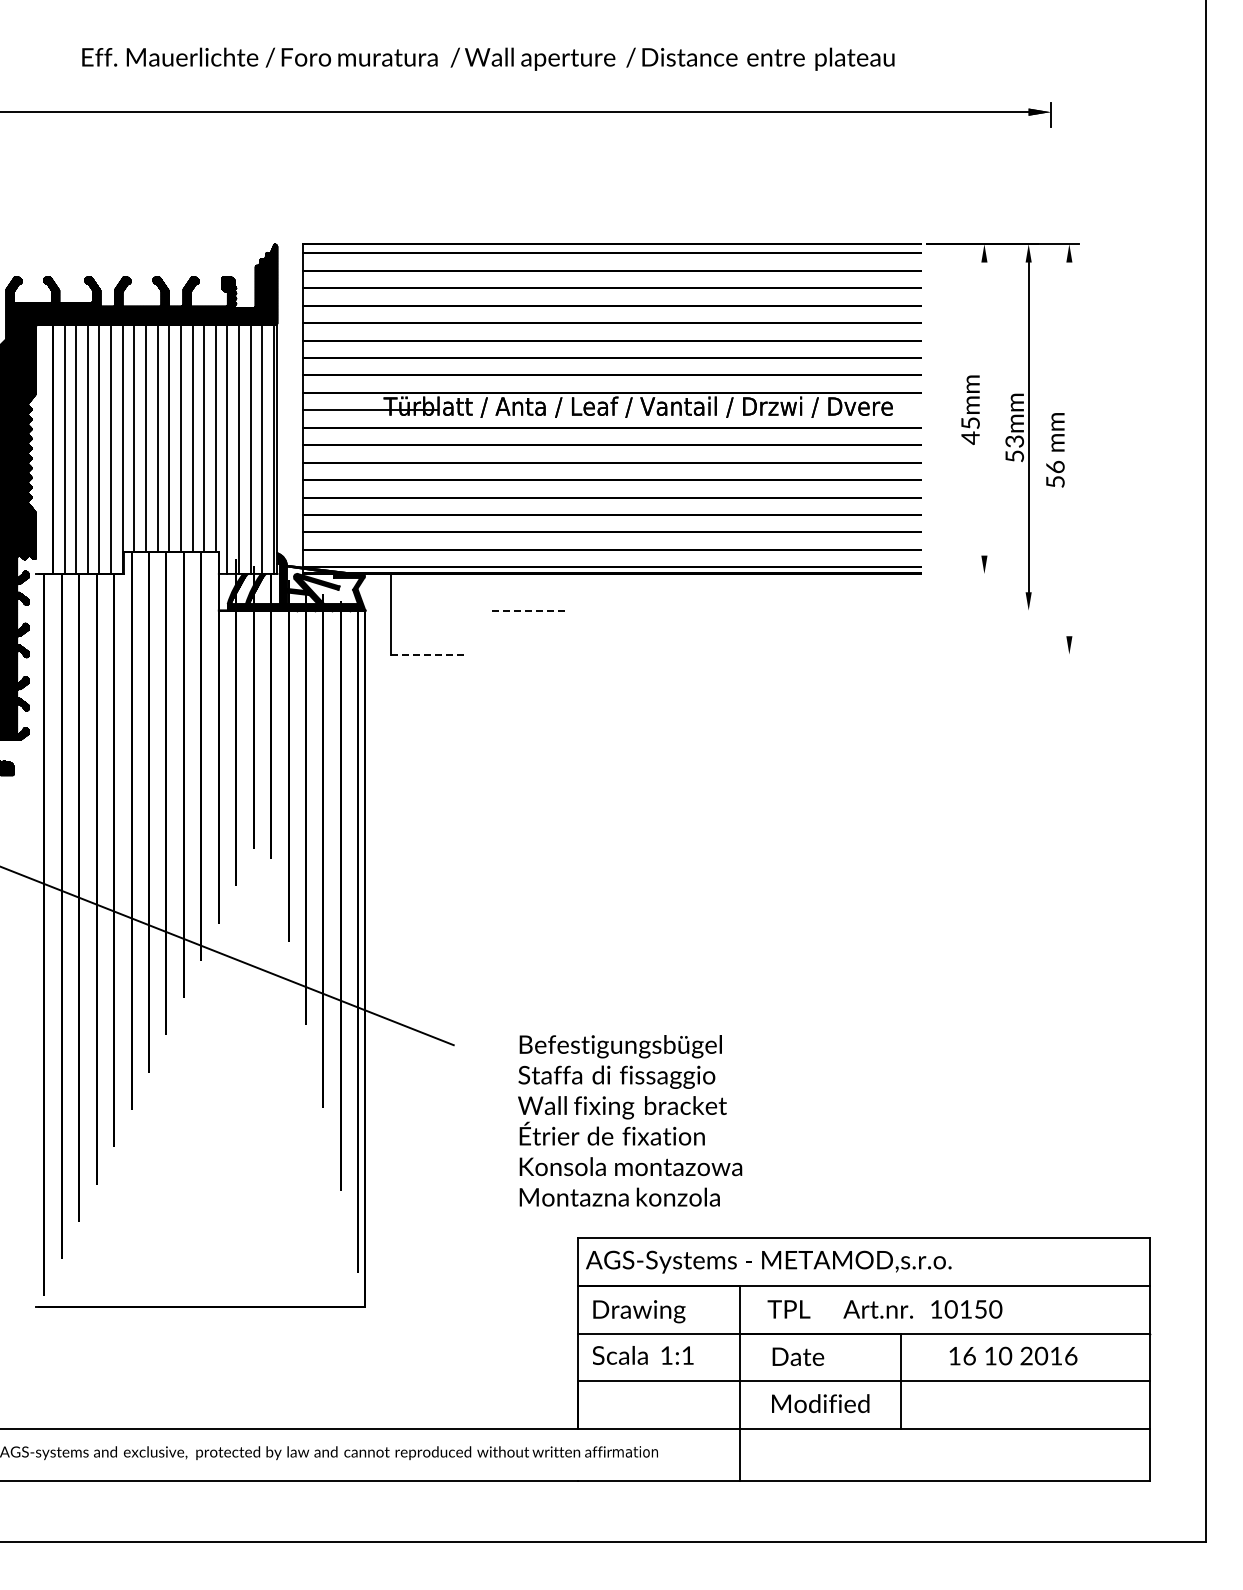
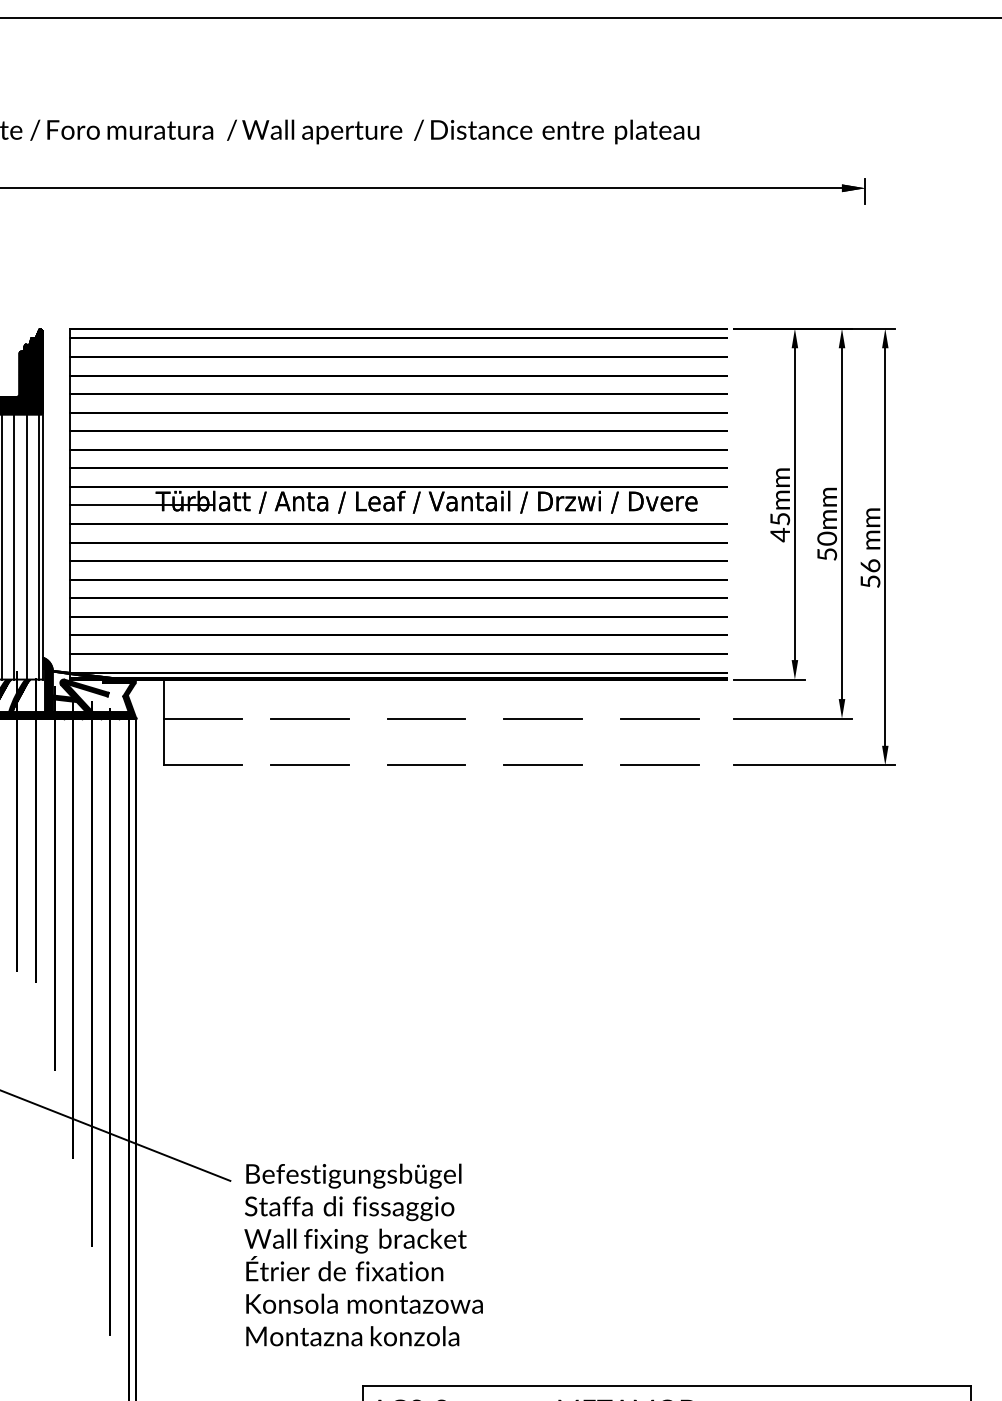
line: (984, 408) -> (795, 503), added
text: (1014, 441) -> (826, 538), 53mm -> 50mm
line: (1069, 449) -> (885, 547), added
line: (959, 573) -> (768, 679), added
line: (427, 610) -> (202, 718), added
line: (528, 610) -> (309, 718), dashed -> solid
line: (637, 610) -> (425, 718), added
line: (747, 610) -> (542, 718), added
line: (857, 610) -> (659, 718), added
line: (981, 610) -> (791, 718), added
line: (427, 654) -> (202, 765), dashed -> solid
line: (527, 654) -> (308, 765), added
line: (637, 654) -> (425, 765), added
line: (747, 654) -> (542, 765), added
line: (857, 654) -> (659, 765), added
line: (1002, 654) -> (814, 765), added
text: (630, 1120) -> (364, 1254), moved

